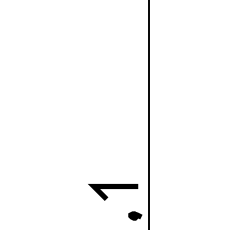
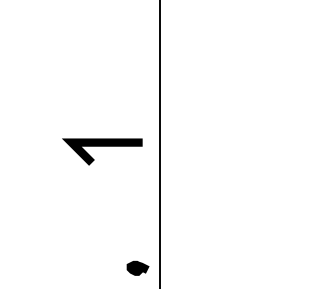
line: (113, 188) -> (103, 145), moved

